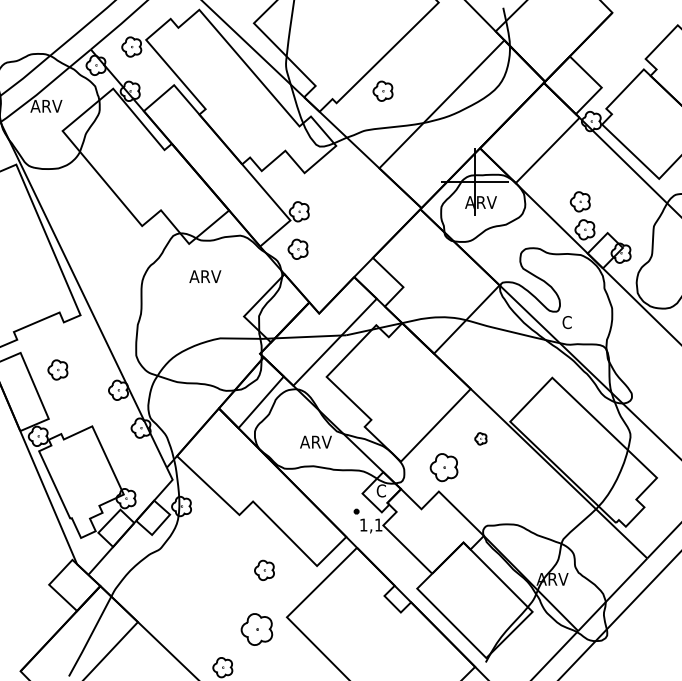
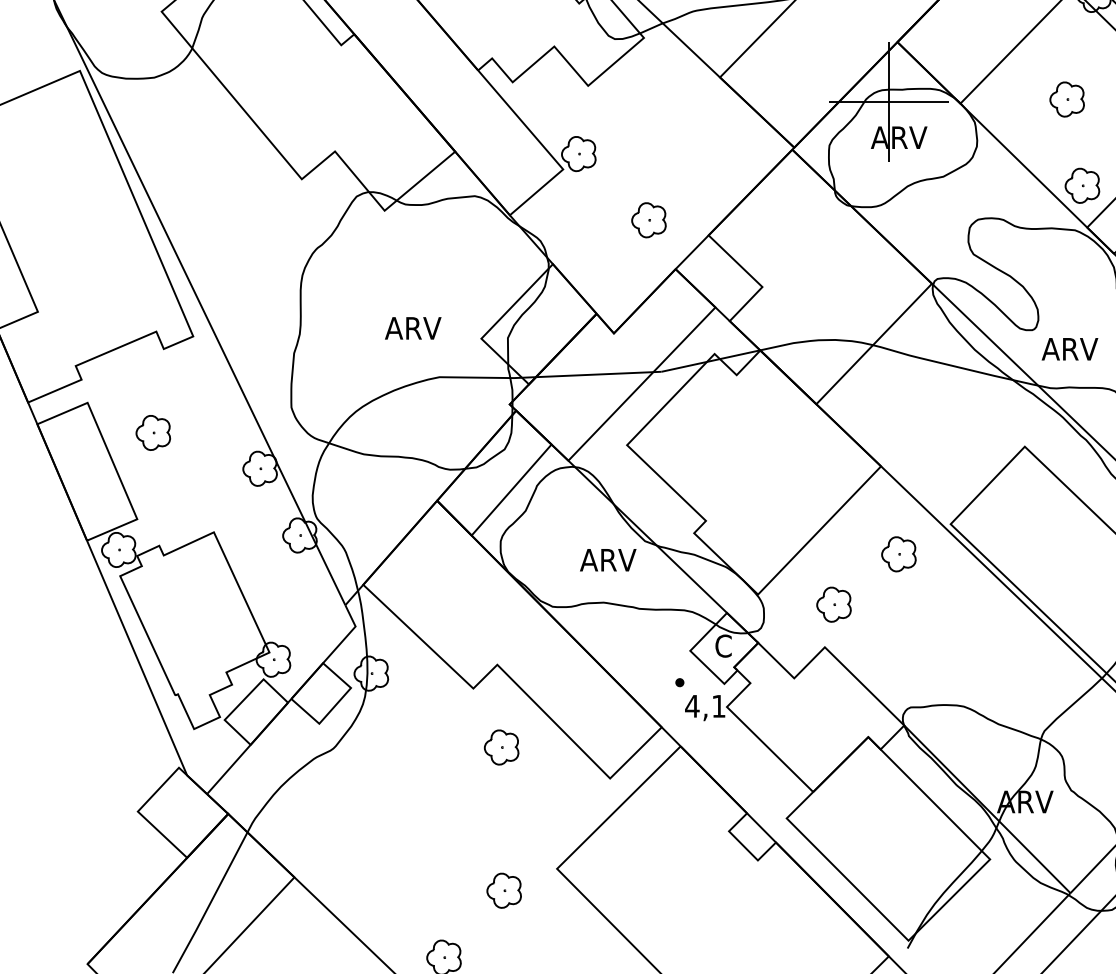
part: (579, 201) -> (1065, 98), moved
part: (297, 248) -> (647, 218), moved
text: (205, 276) -> (413, 328), moved
text: (577, 322) -> (1069, 349), C -> ARV
part: (480, 438) -> (898, 553), size x1.67
part: (443, 466) -> (833, 603), size x0.71
text: (363, 524) -> (692, 705), 1,1 -> 4,1
part: (264, 569) -> (501, 745), moved
part: (256, 629) -> (503, 890), size x0.62

